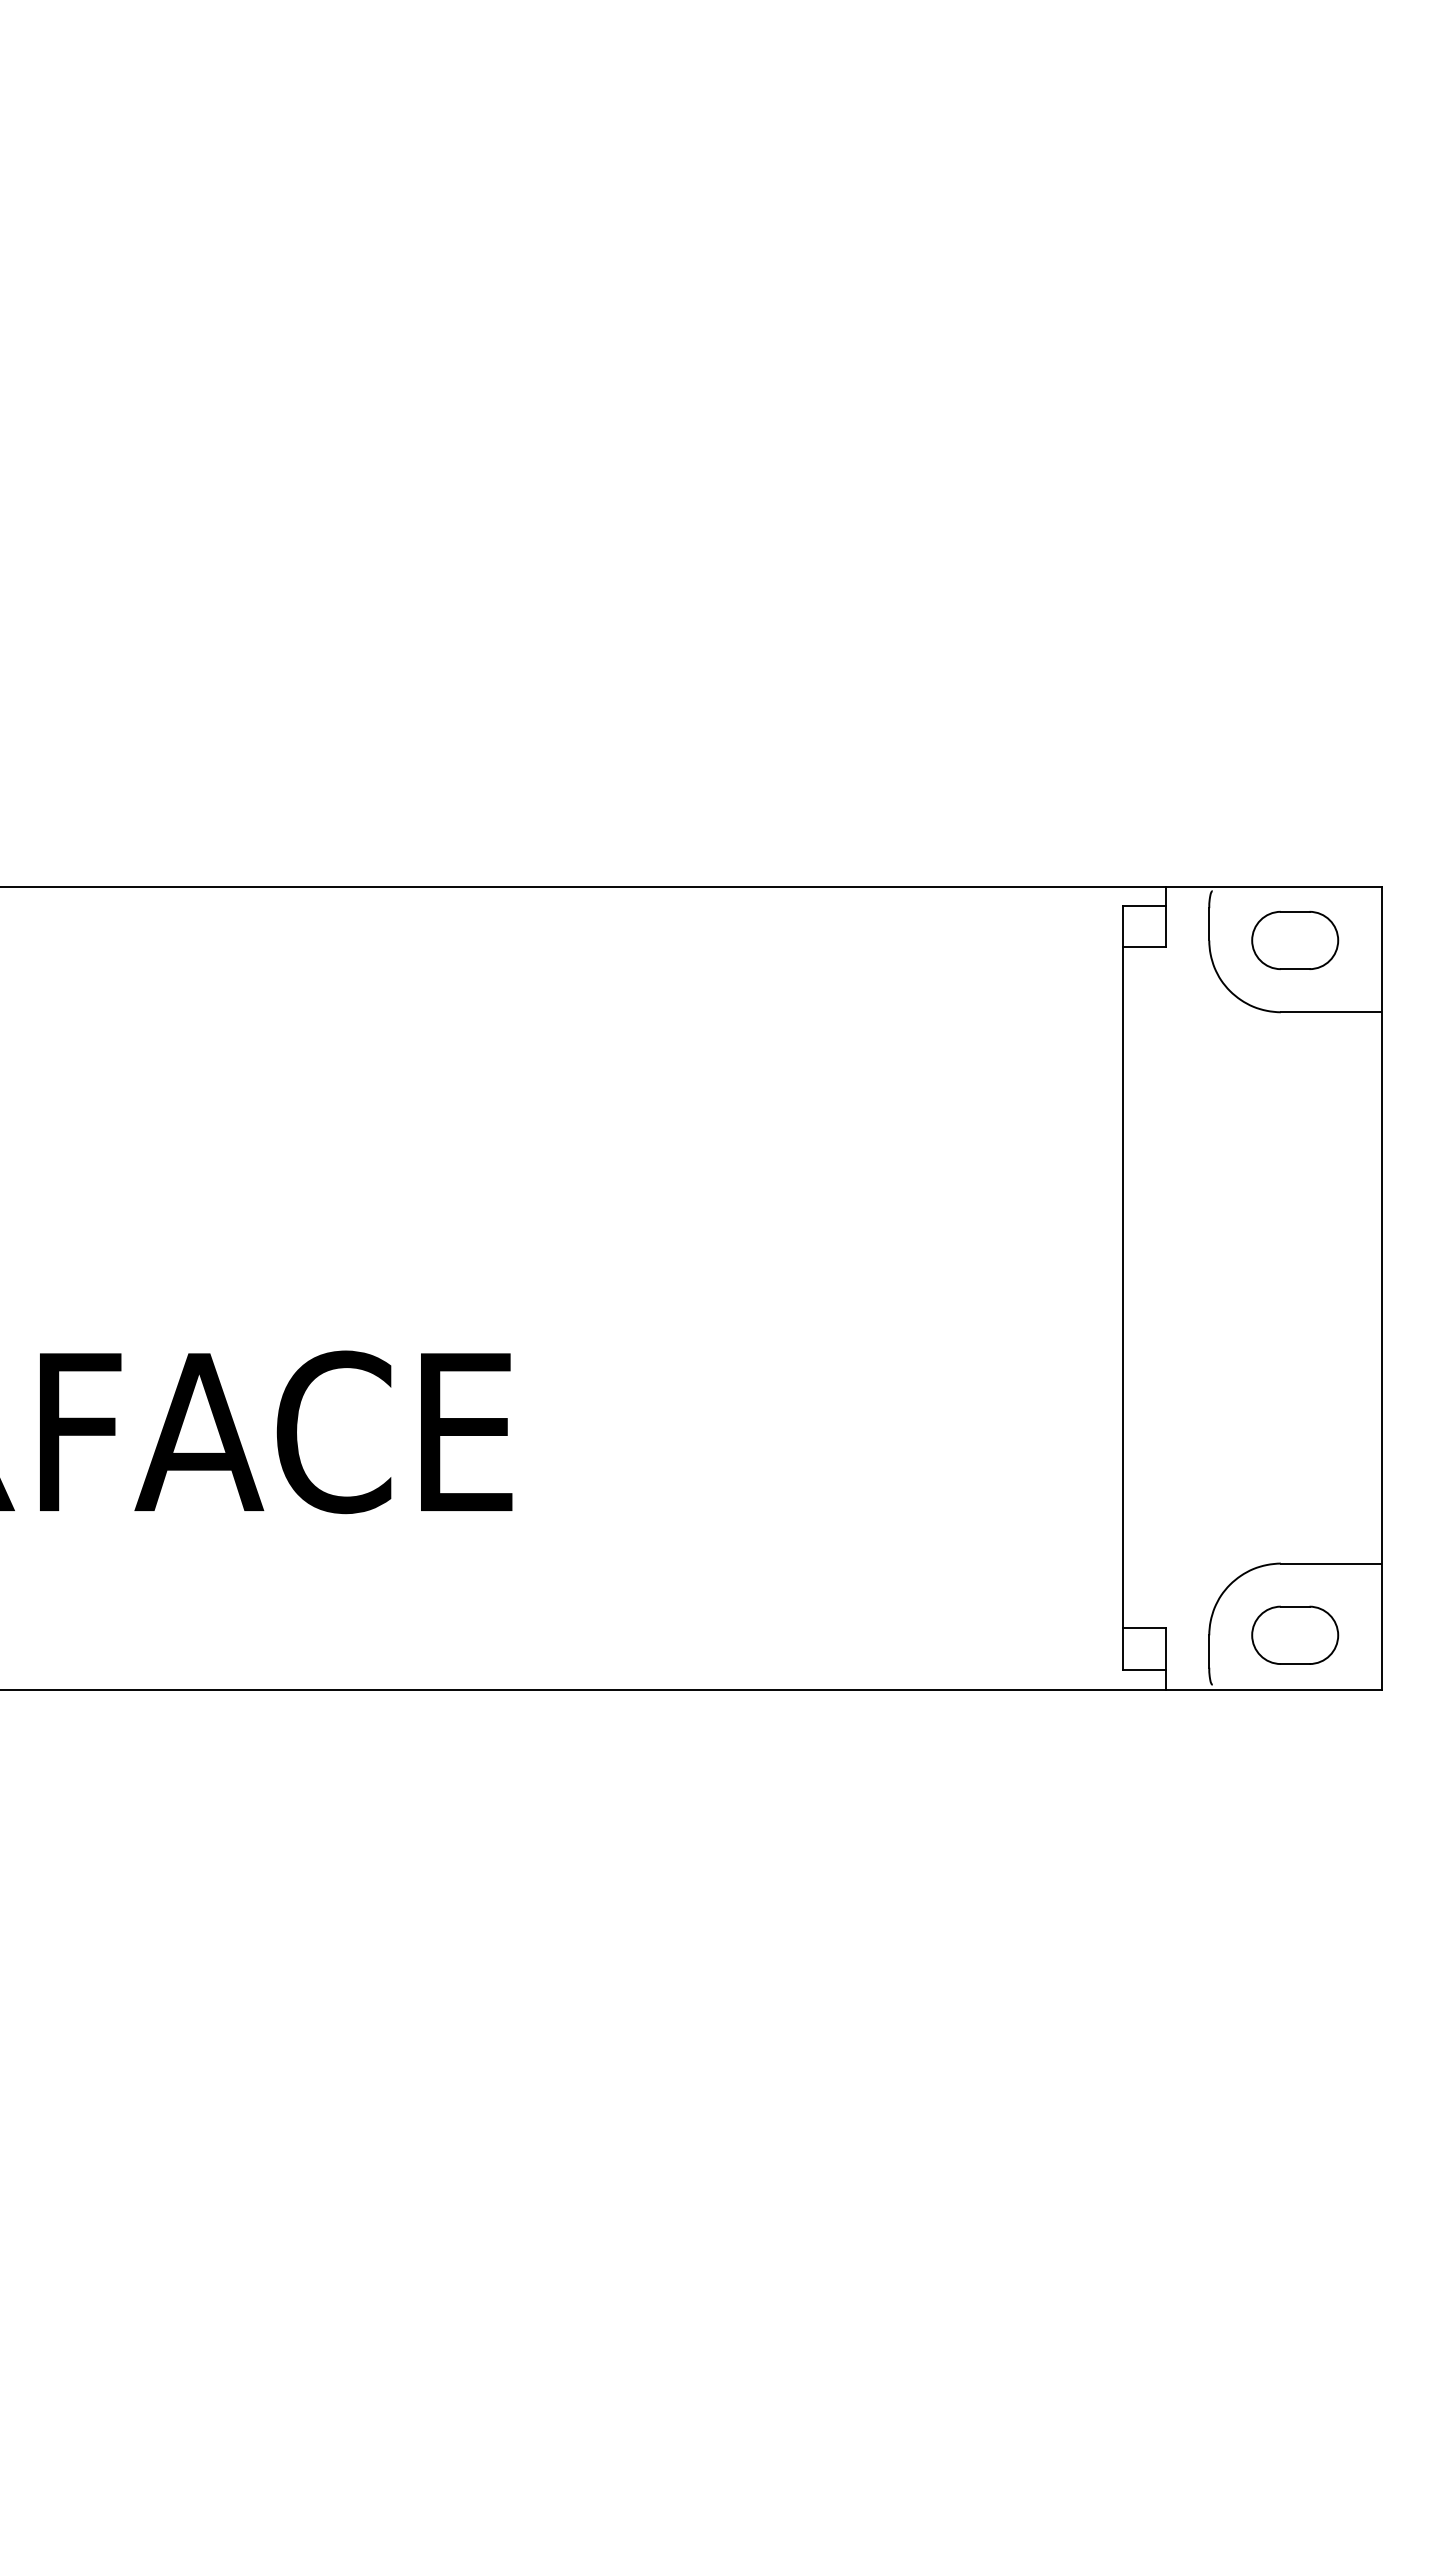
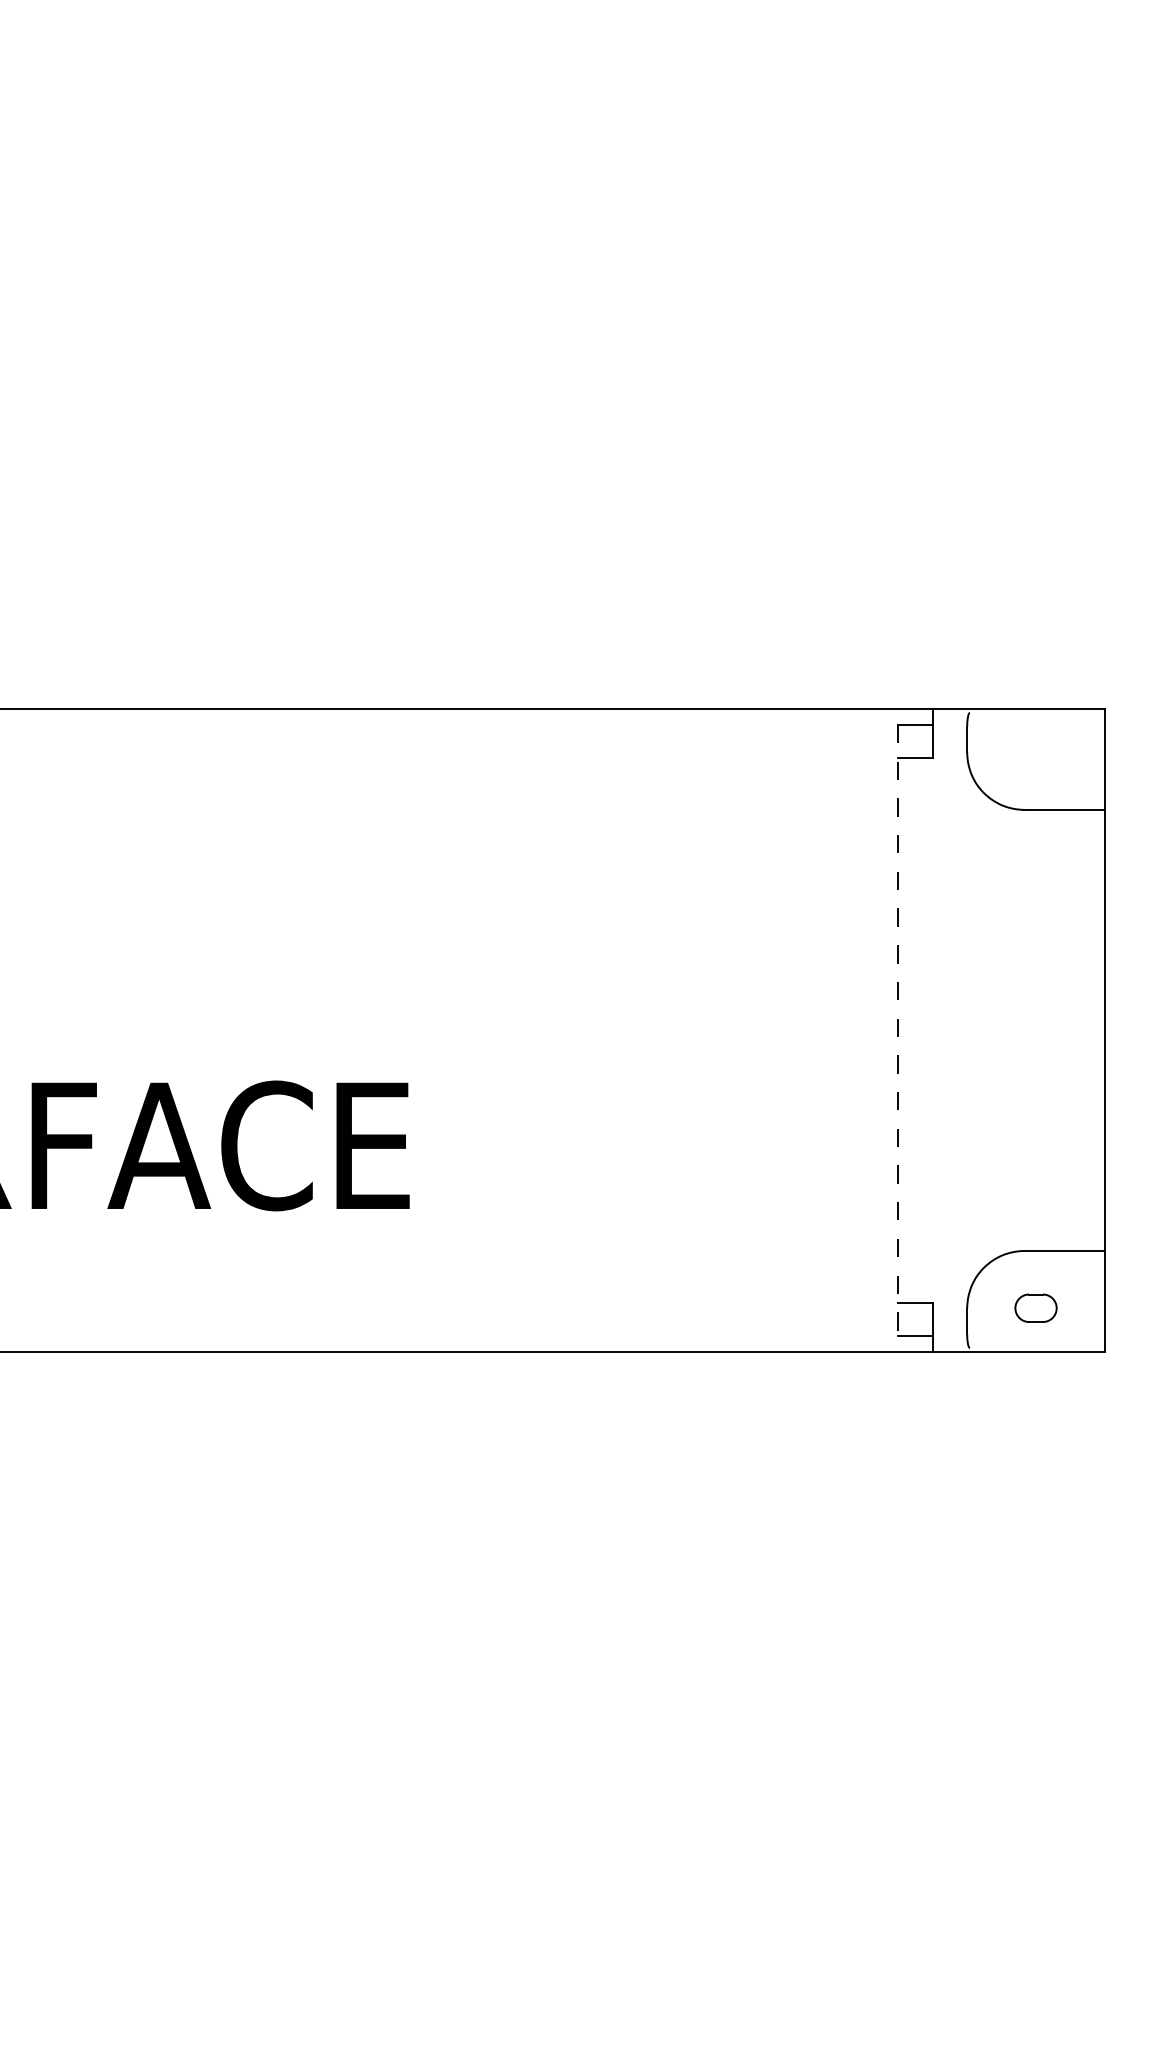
part: (1295, 940) -> (1036, 752), removed
line: (1123, 1287) -> (898, 1030), solid -> dashed
part: (1295, 1634) -> (1036, 1307), size x0.6

